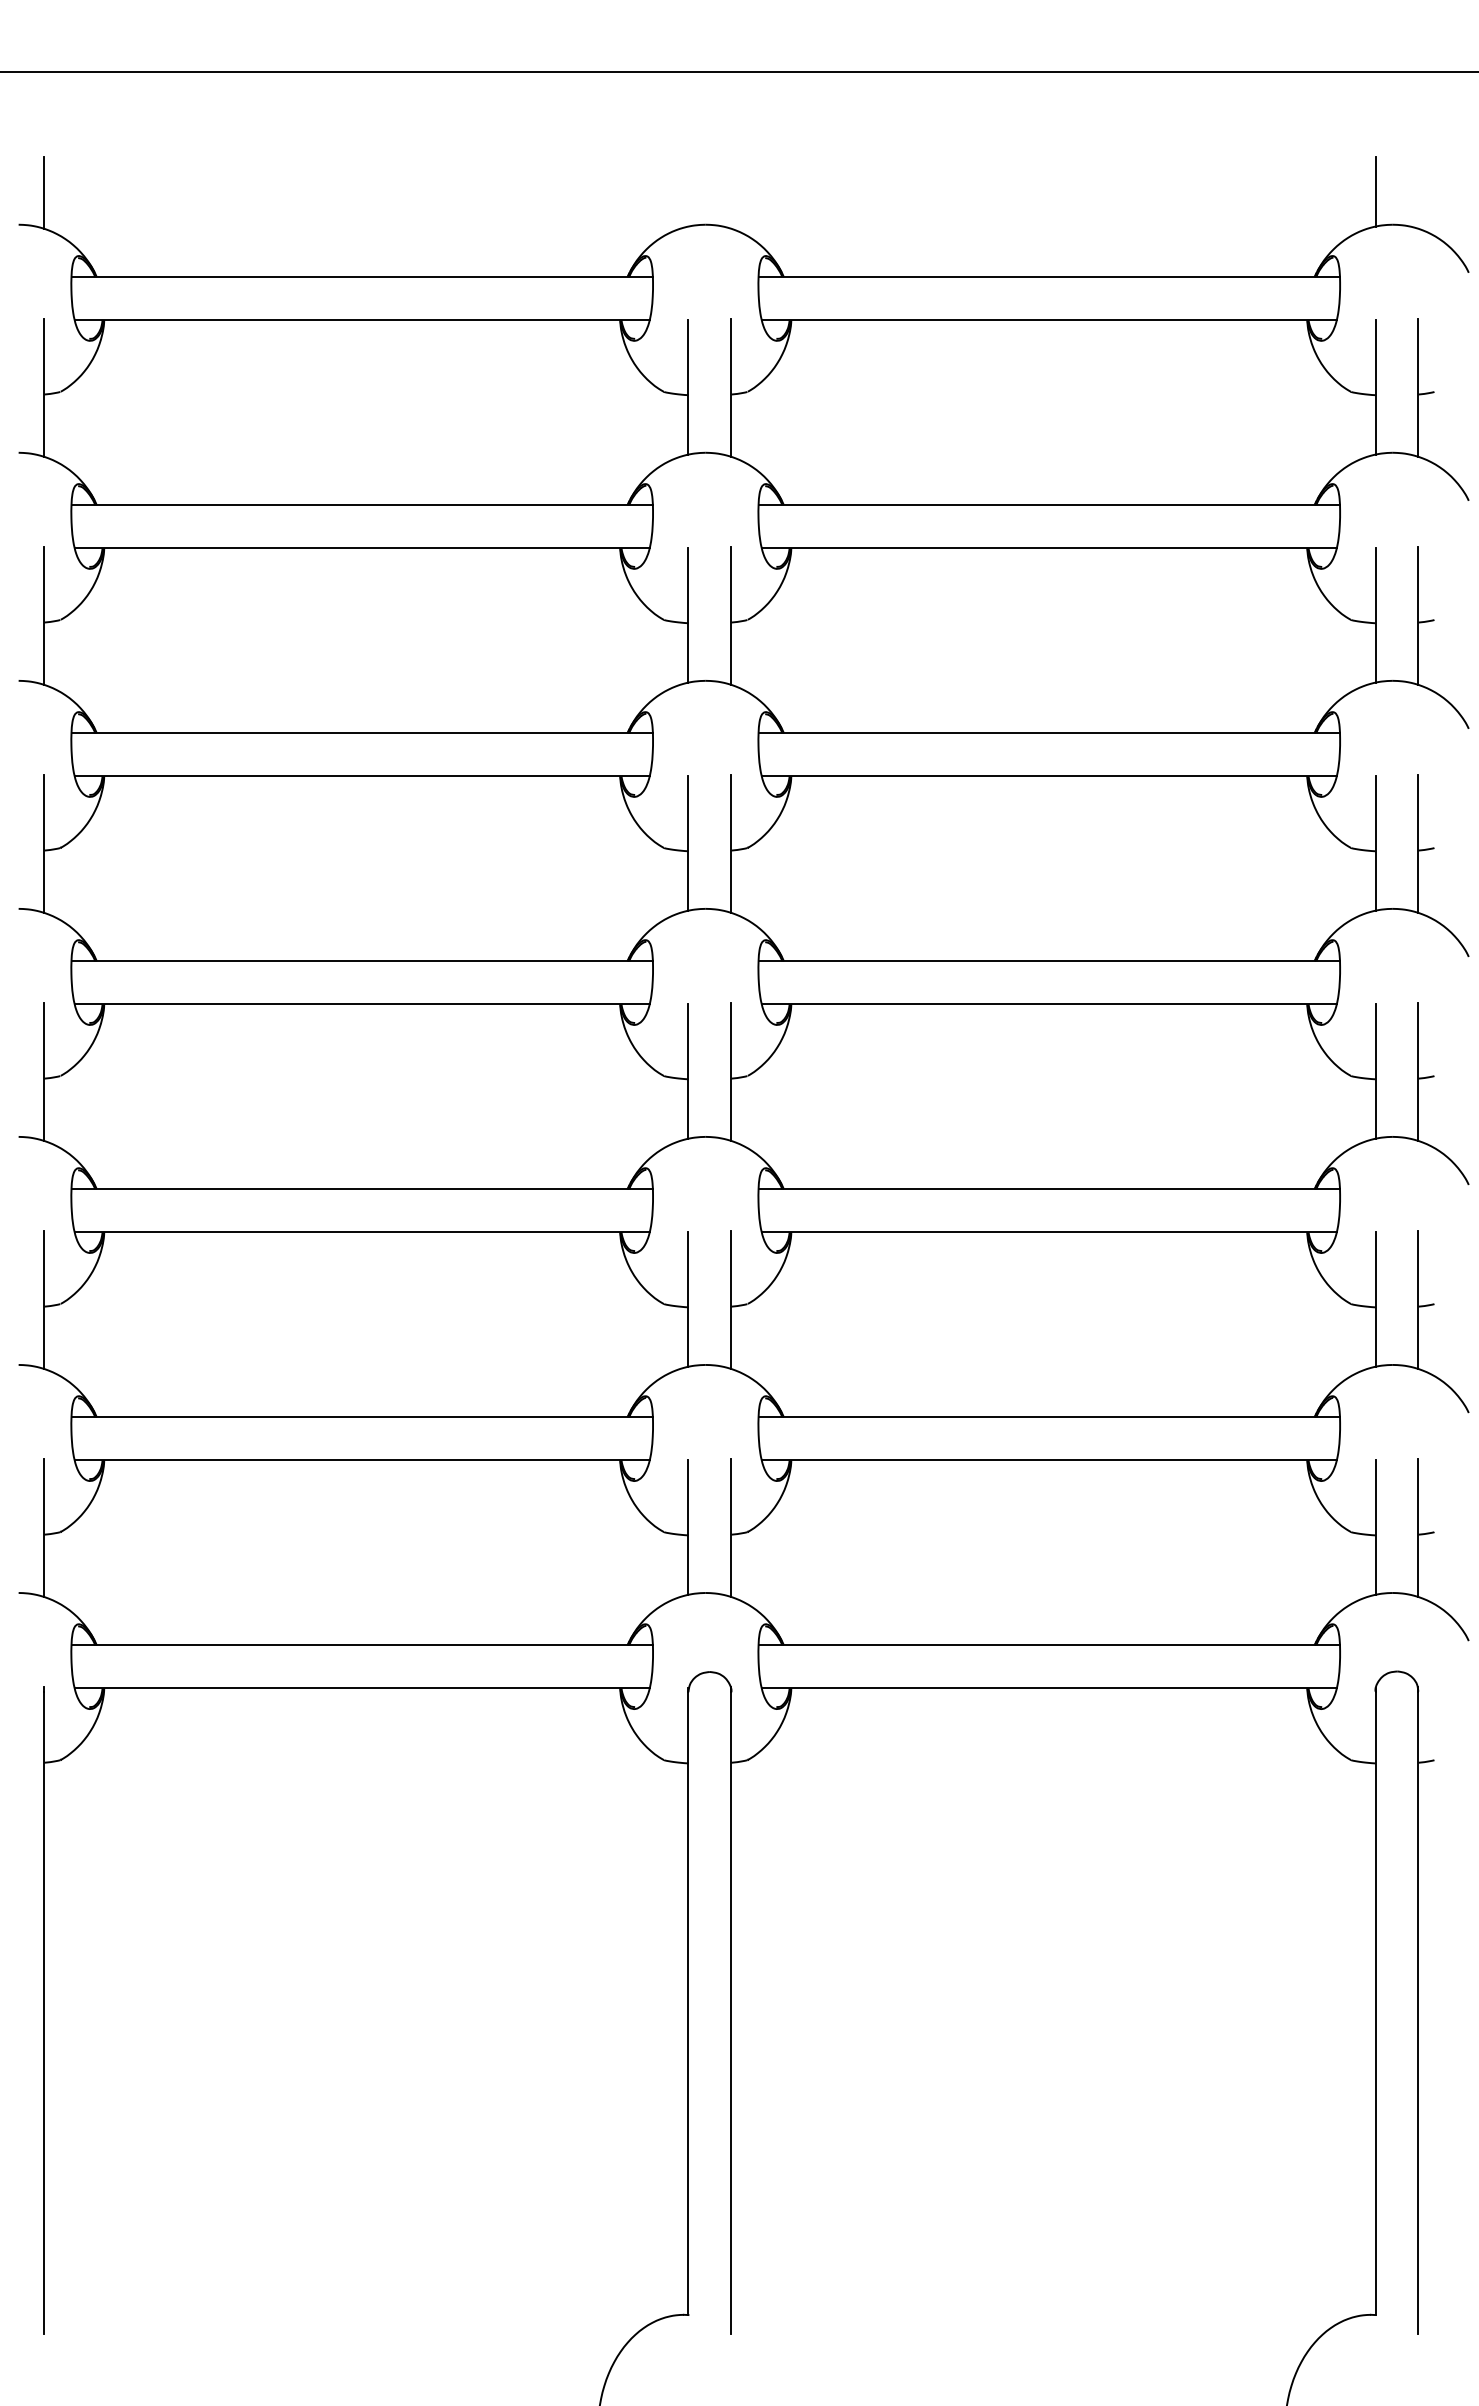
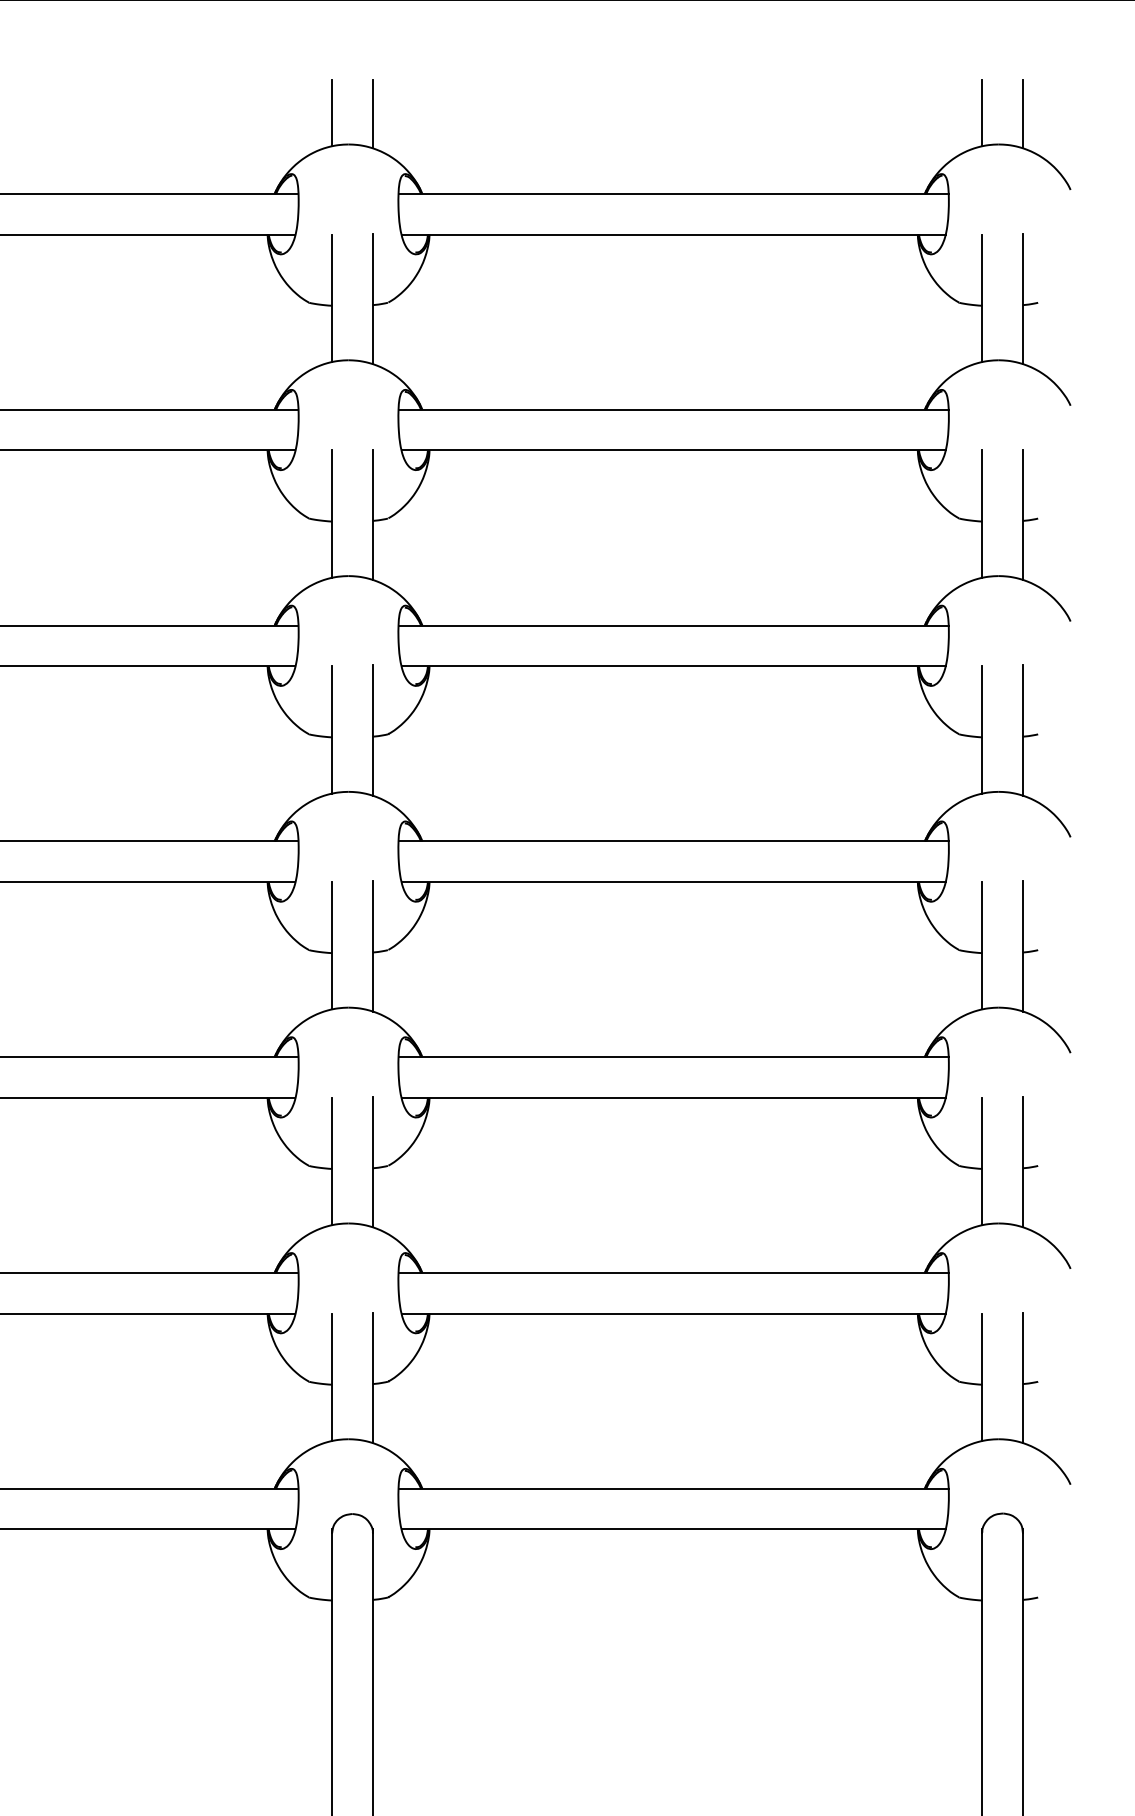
line: (688, 191) -> (332, 113), added
line: (731, 192) -> (372, 113), added
line: (1418, 192) -> (1023, 113), added

